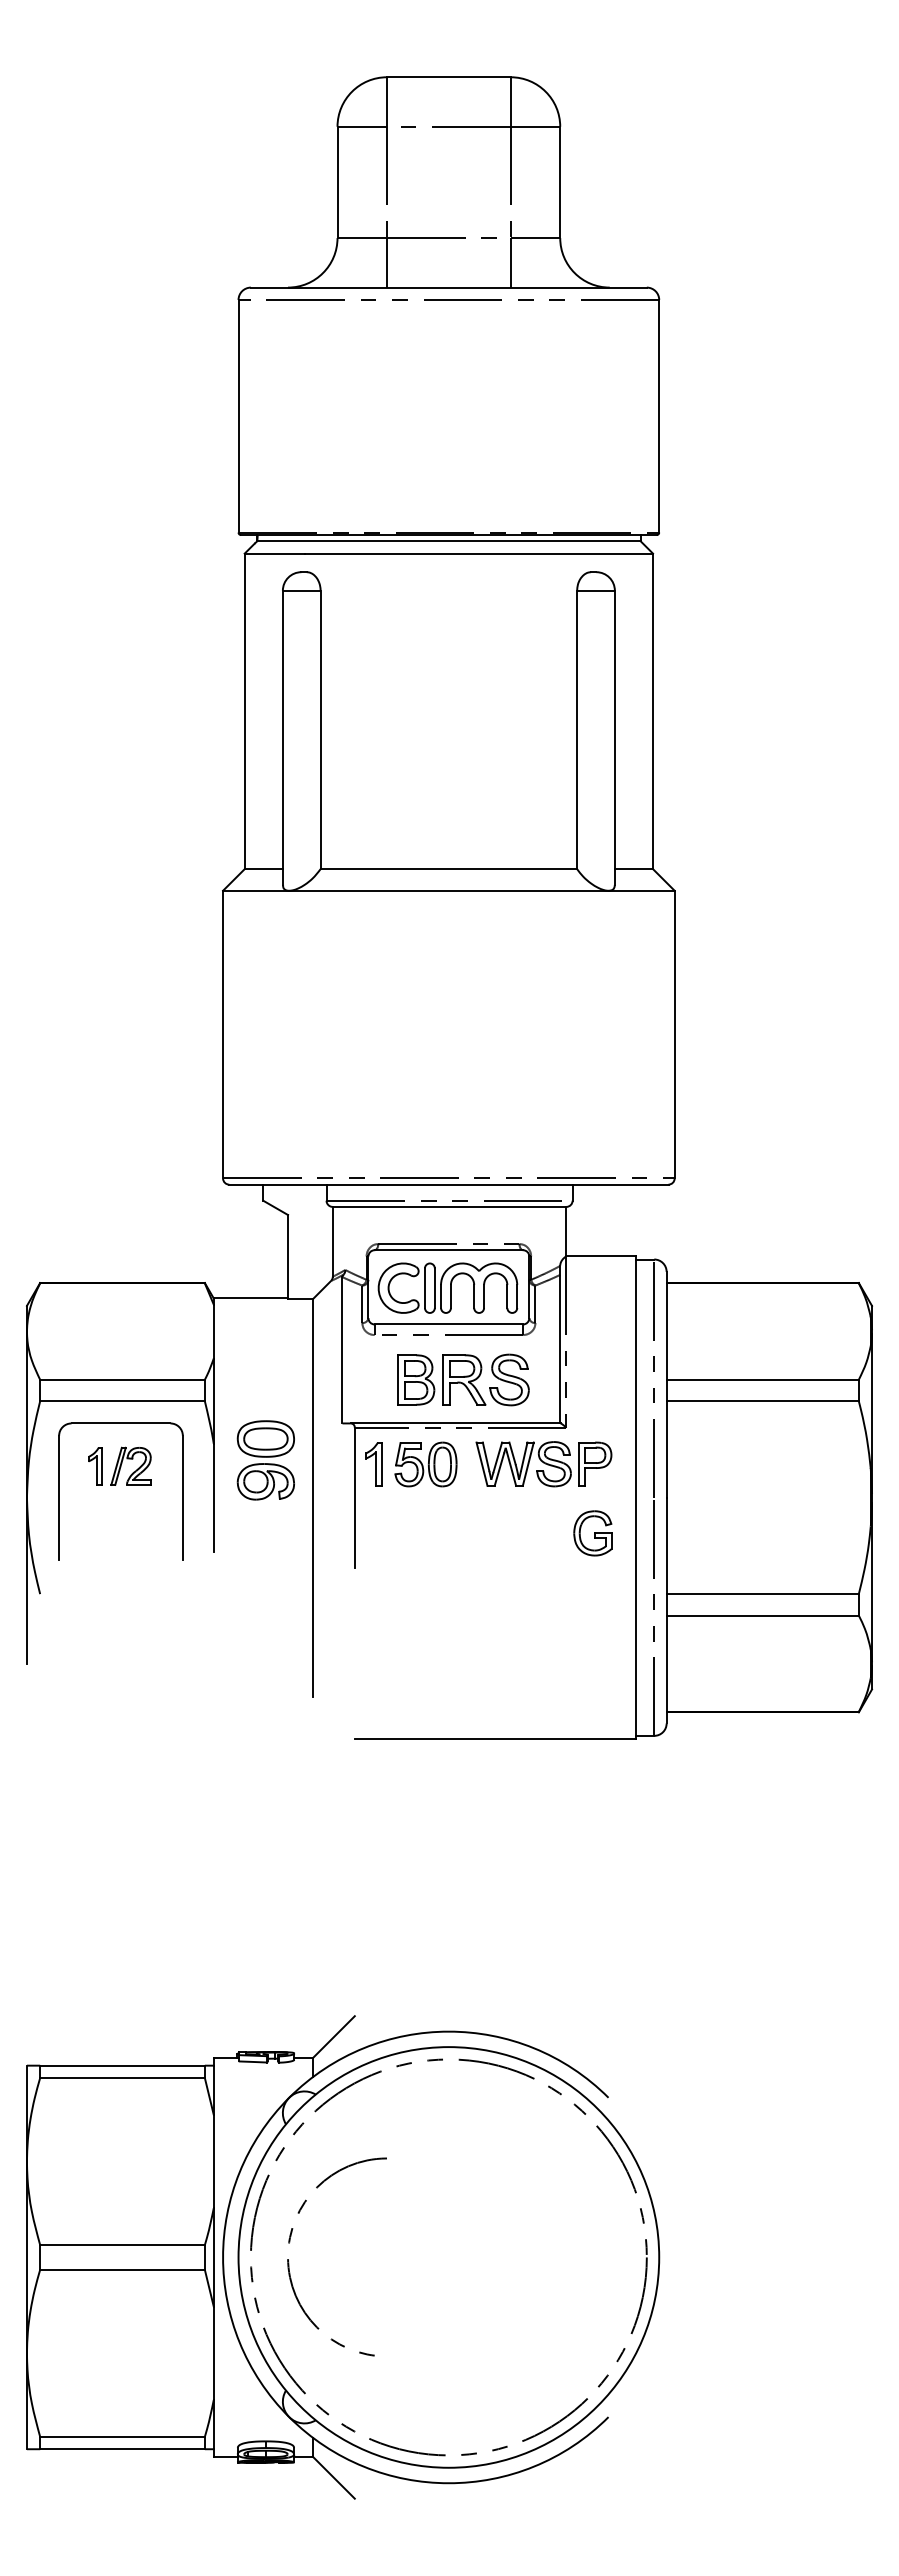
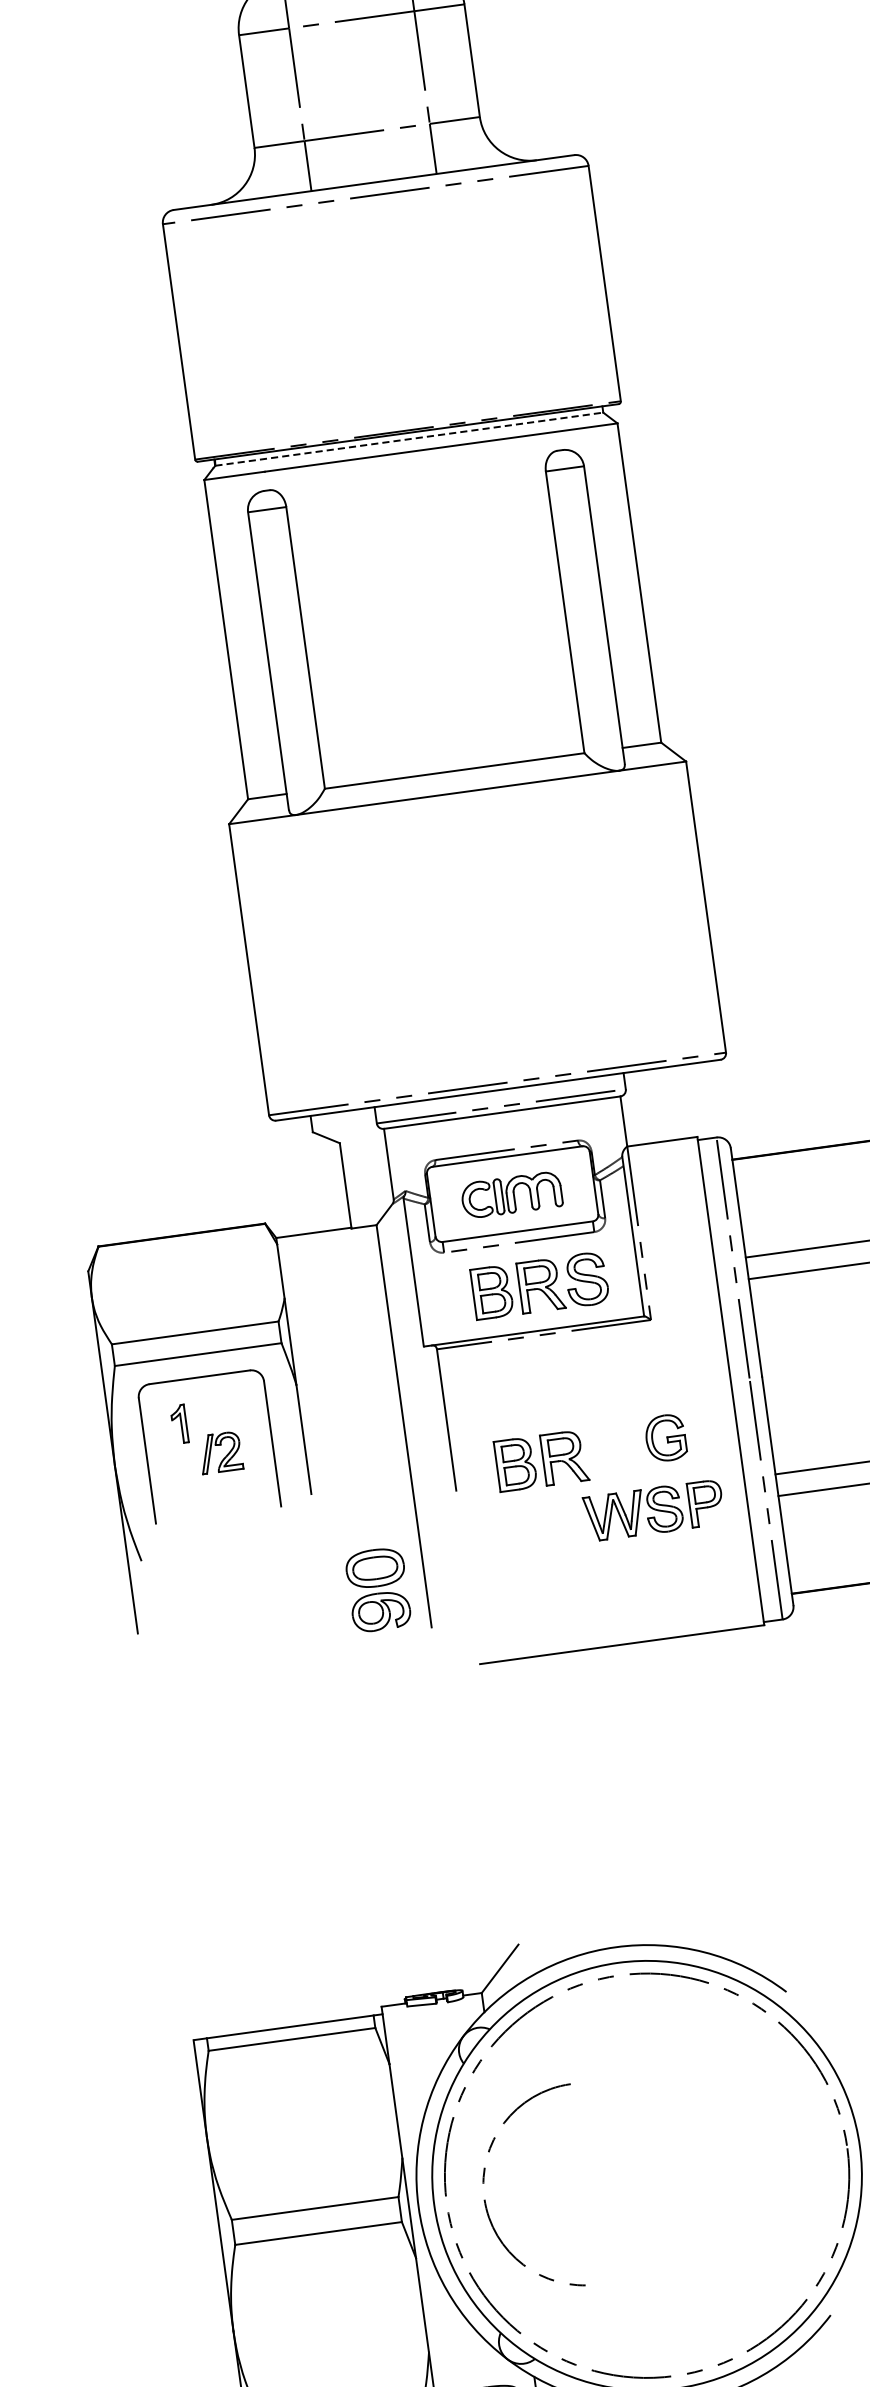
line: (448, 541) -> (408, 439), solid -> dashed
part: (447, 1287) -> (511, 1194), size x0.7
part: (265, 1460) -> (377, 1590), moved
part: (373, 1464) -> (460, 1383), removed
part: (425, 1464) -> (513, 1376), removed
part: (543, 1464) -> (653, 1511), moved
part: (130, 1465) -> (219, 1451), moved
part: (592, 1533) -> (665, 1438), moved
part: (441, 1549) -> (541, 1460), added

